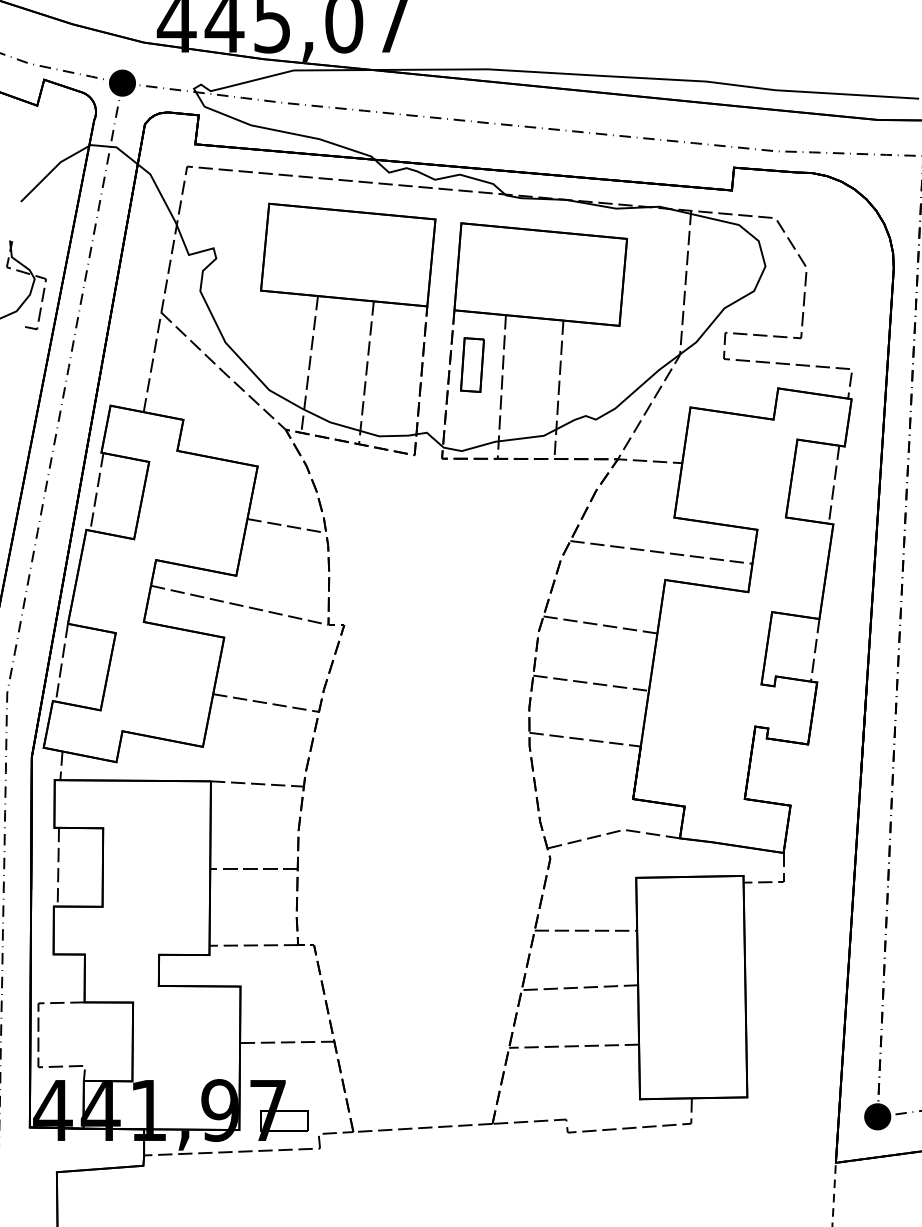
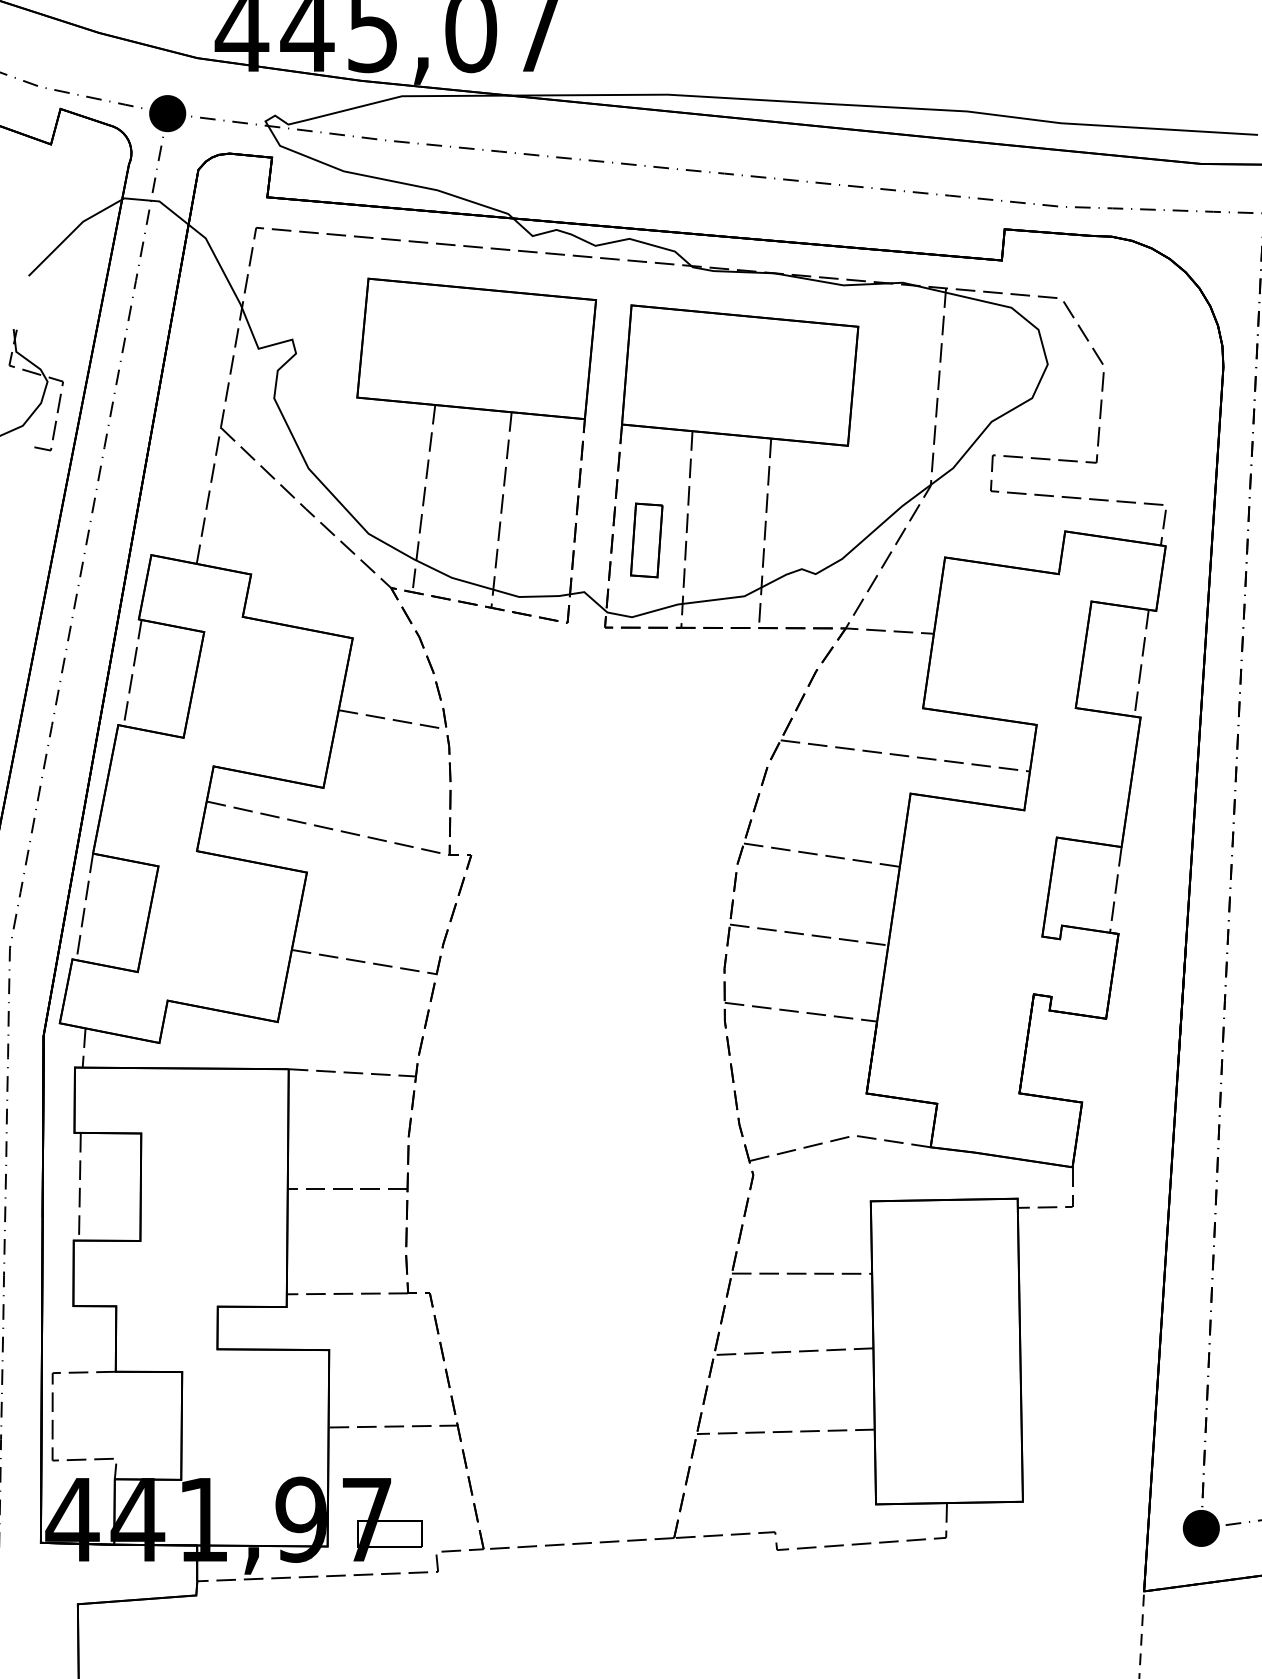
part: (472, 365) -> (646, 540), moved

